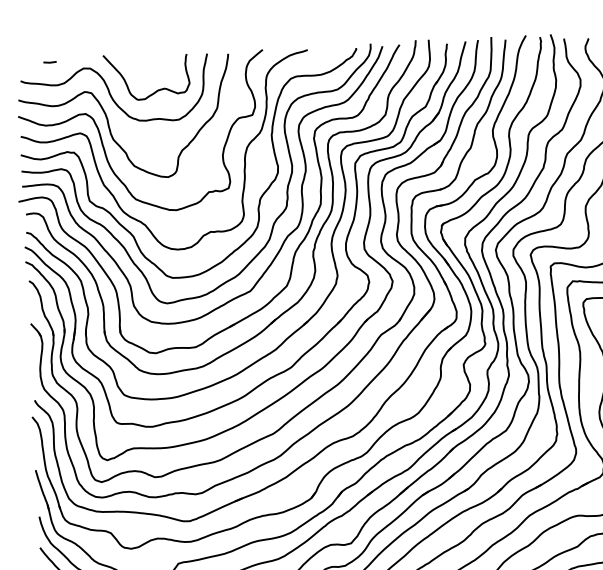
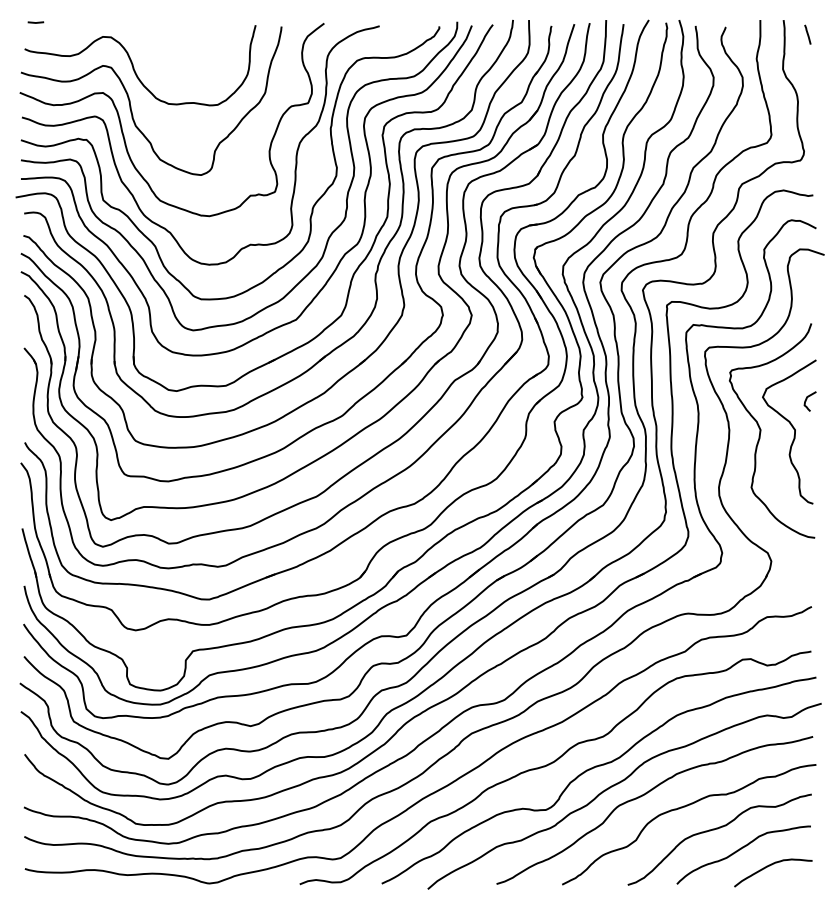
line: (49, 62) -> (35, 22), moved
curve: (155, 91) -> (190, 68), removed

